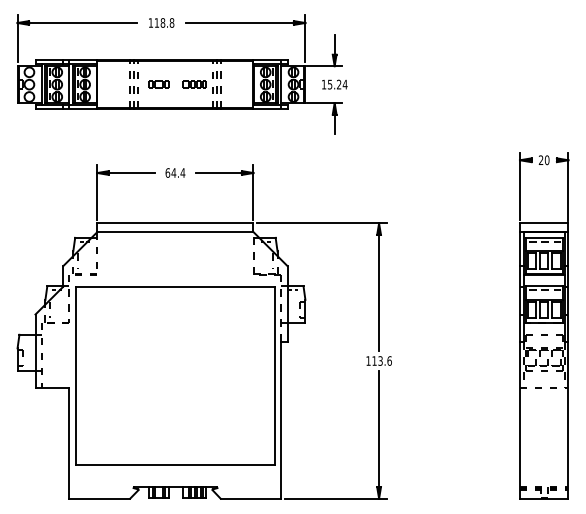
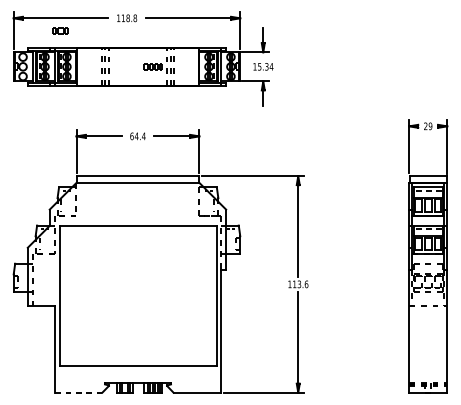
part: (158, 84) -> (60, 30), moved
text: (339, 84) -> (267, 66), 15.24 -> 15.34
text: (546, 160) -> (430, 126), 20 -> 29
line: (99, 498) -> (78, 392), solid -> dashed

